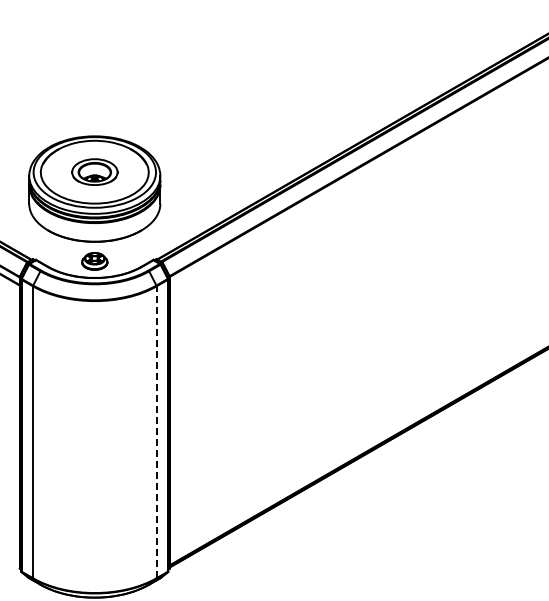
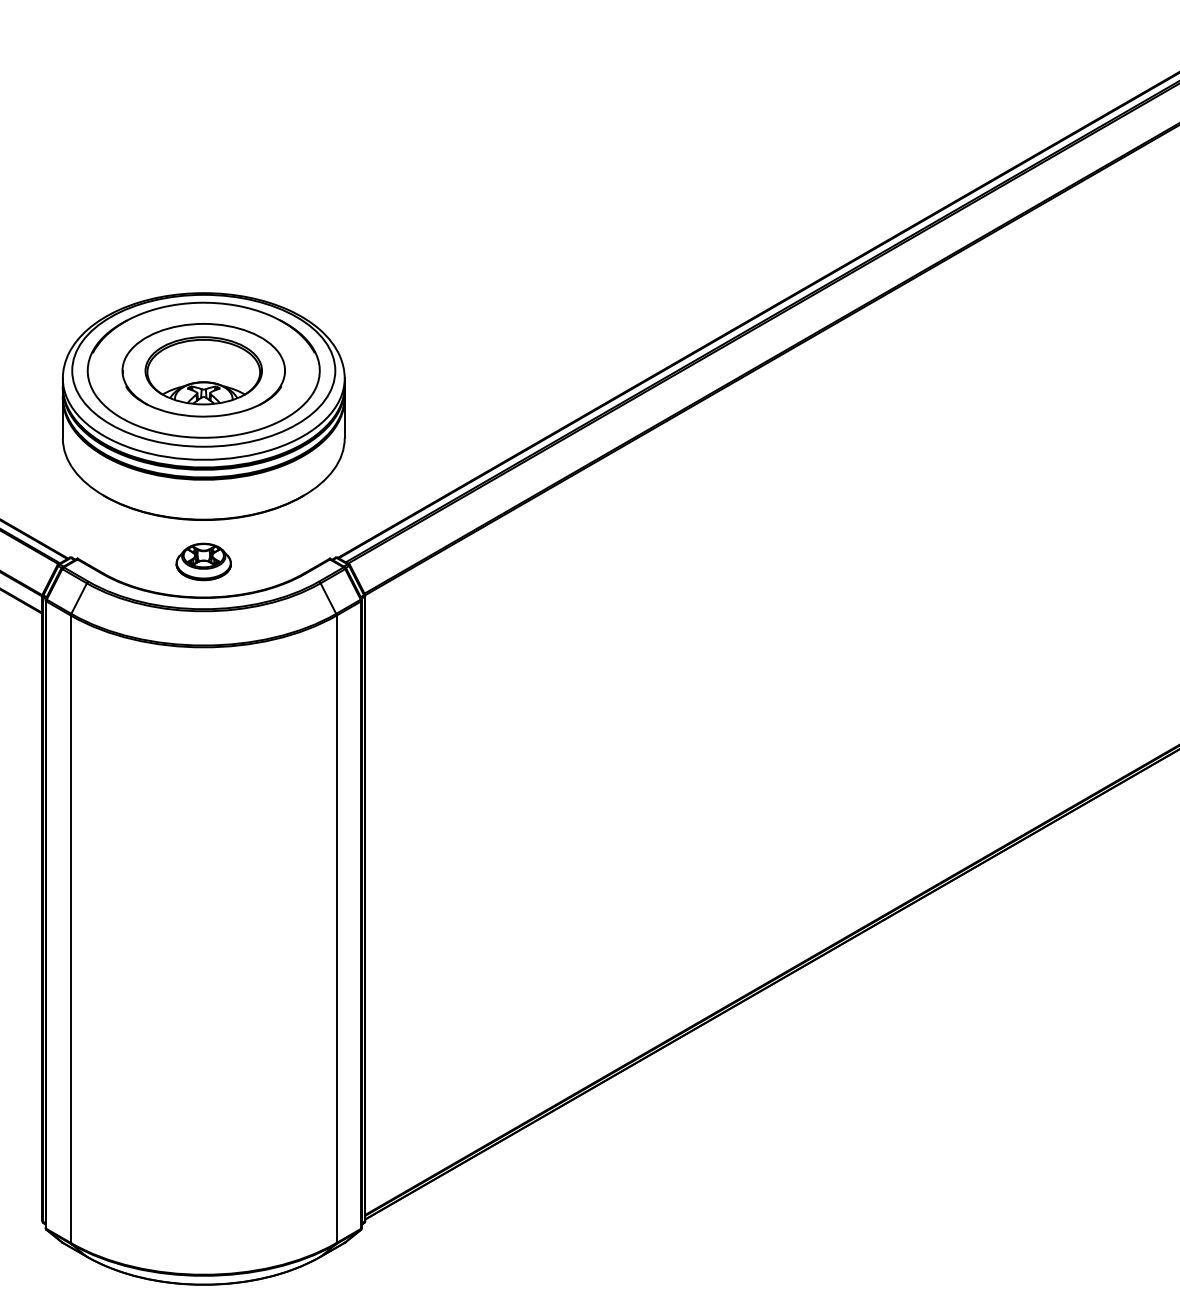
part: (94, 171) -> (203, 368), size x1.67
line: (156, 432) -> (336, 929), dashed -> solid

